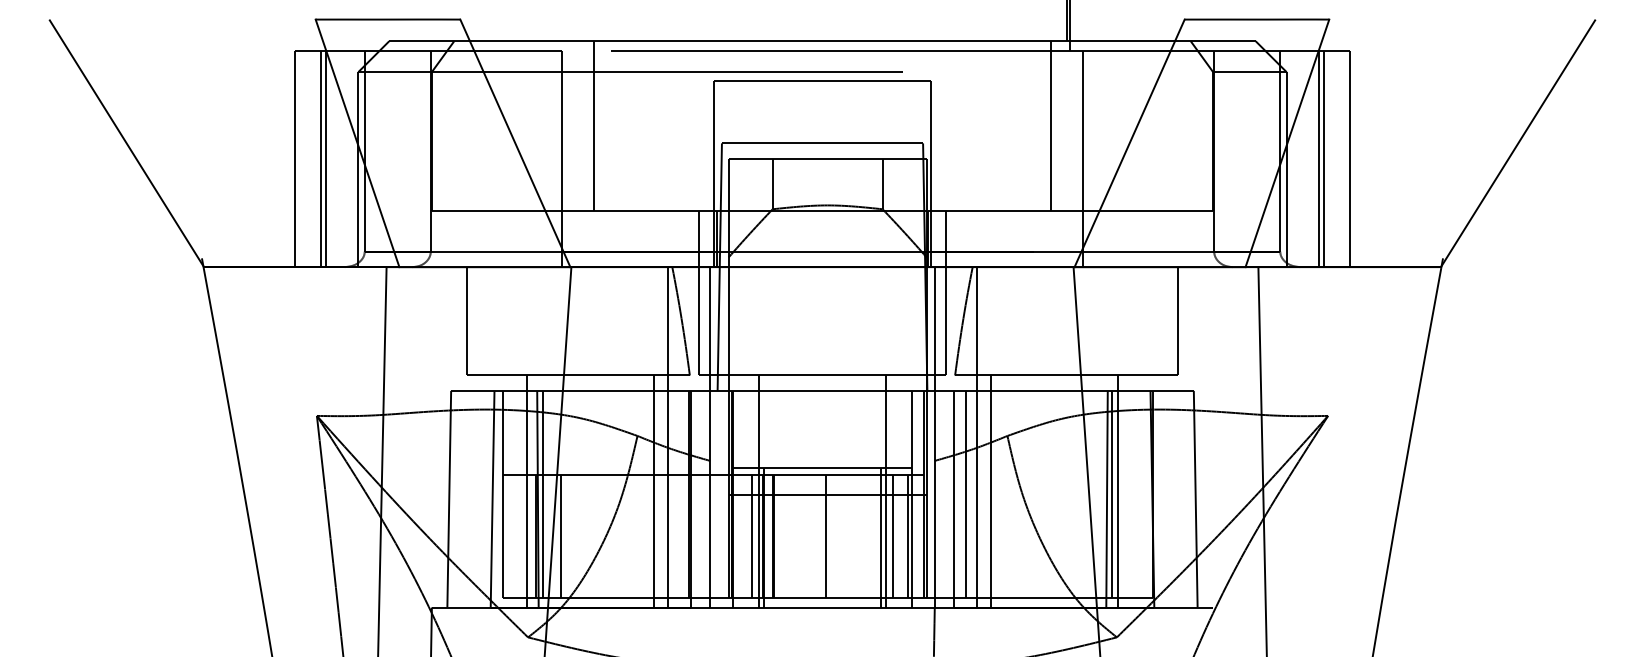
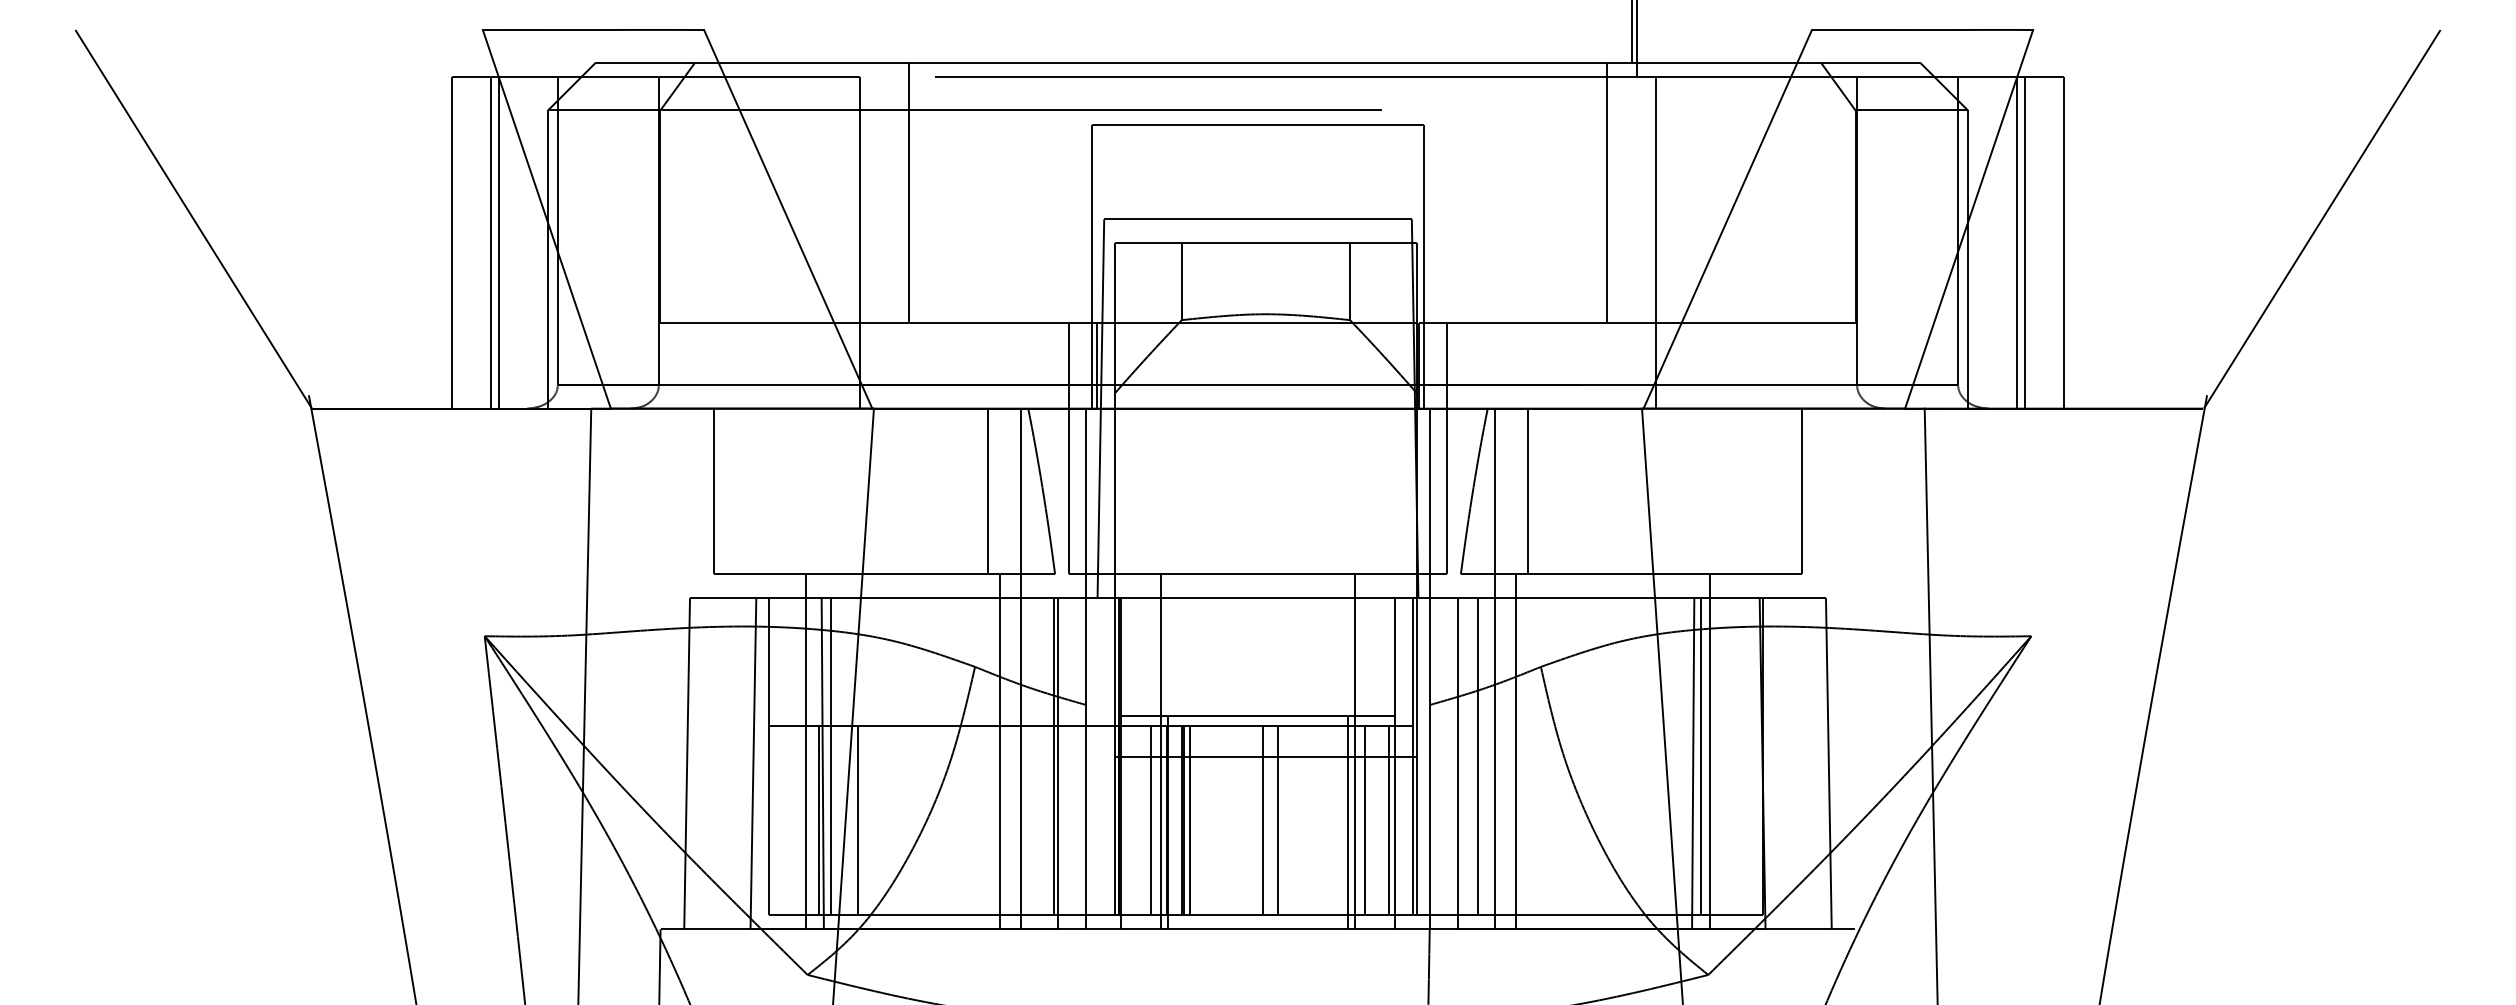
line: (645, 321) -> (987, 491), added
line: (999, 321) -> (1528, 491), added
line: (777, 536) -> (1189, 820), added
line: (835, 536) -> (1277, 820), added

